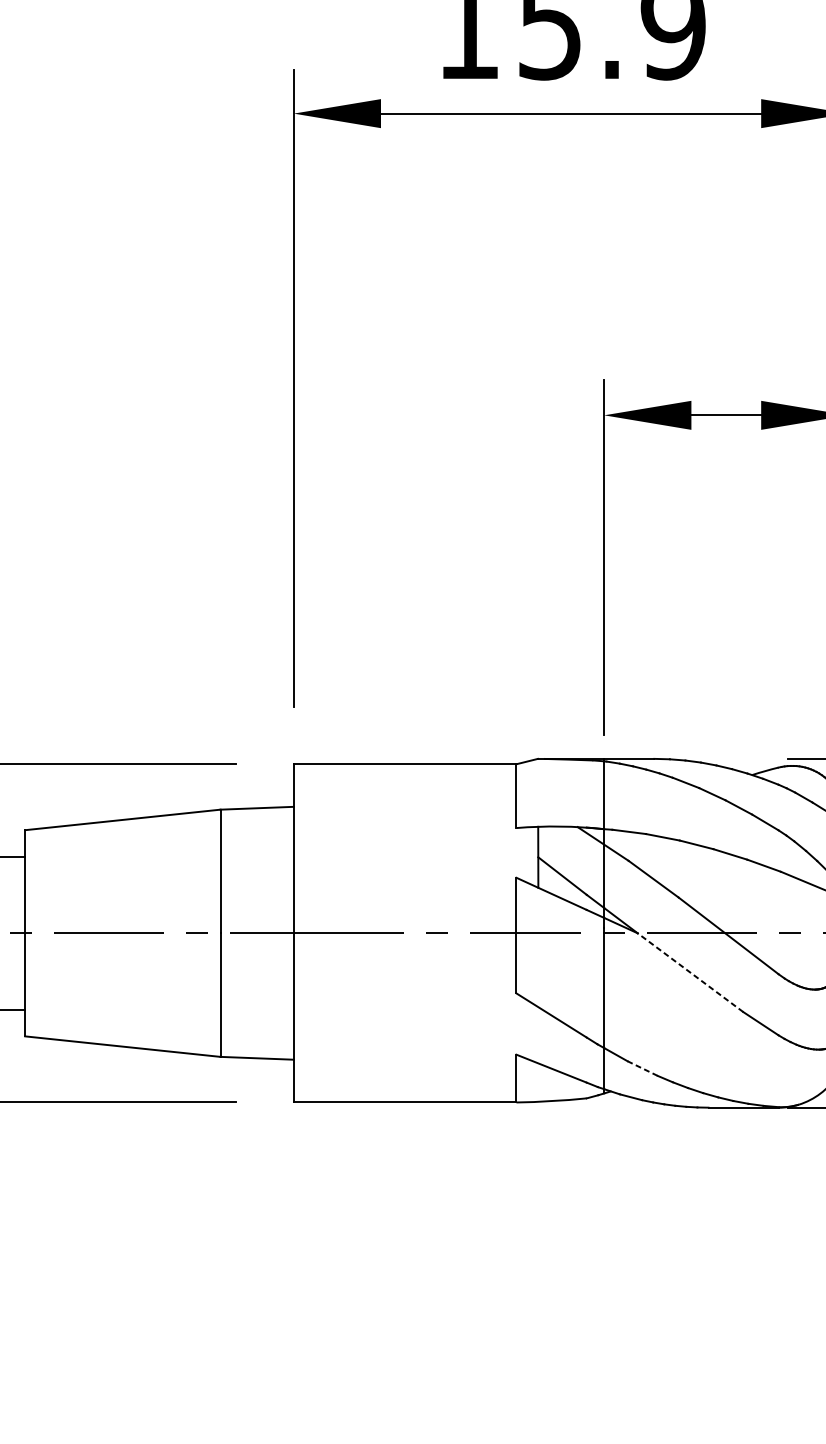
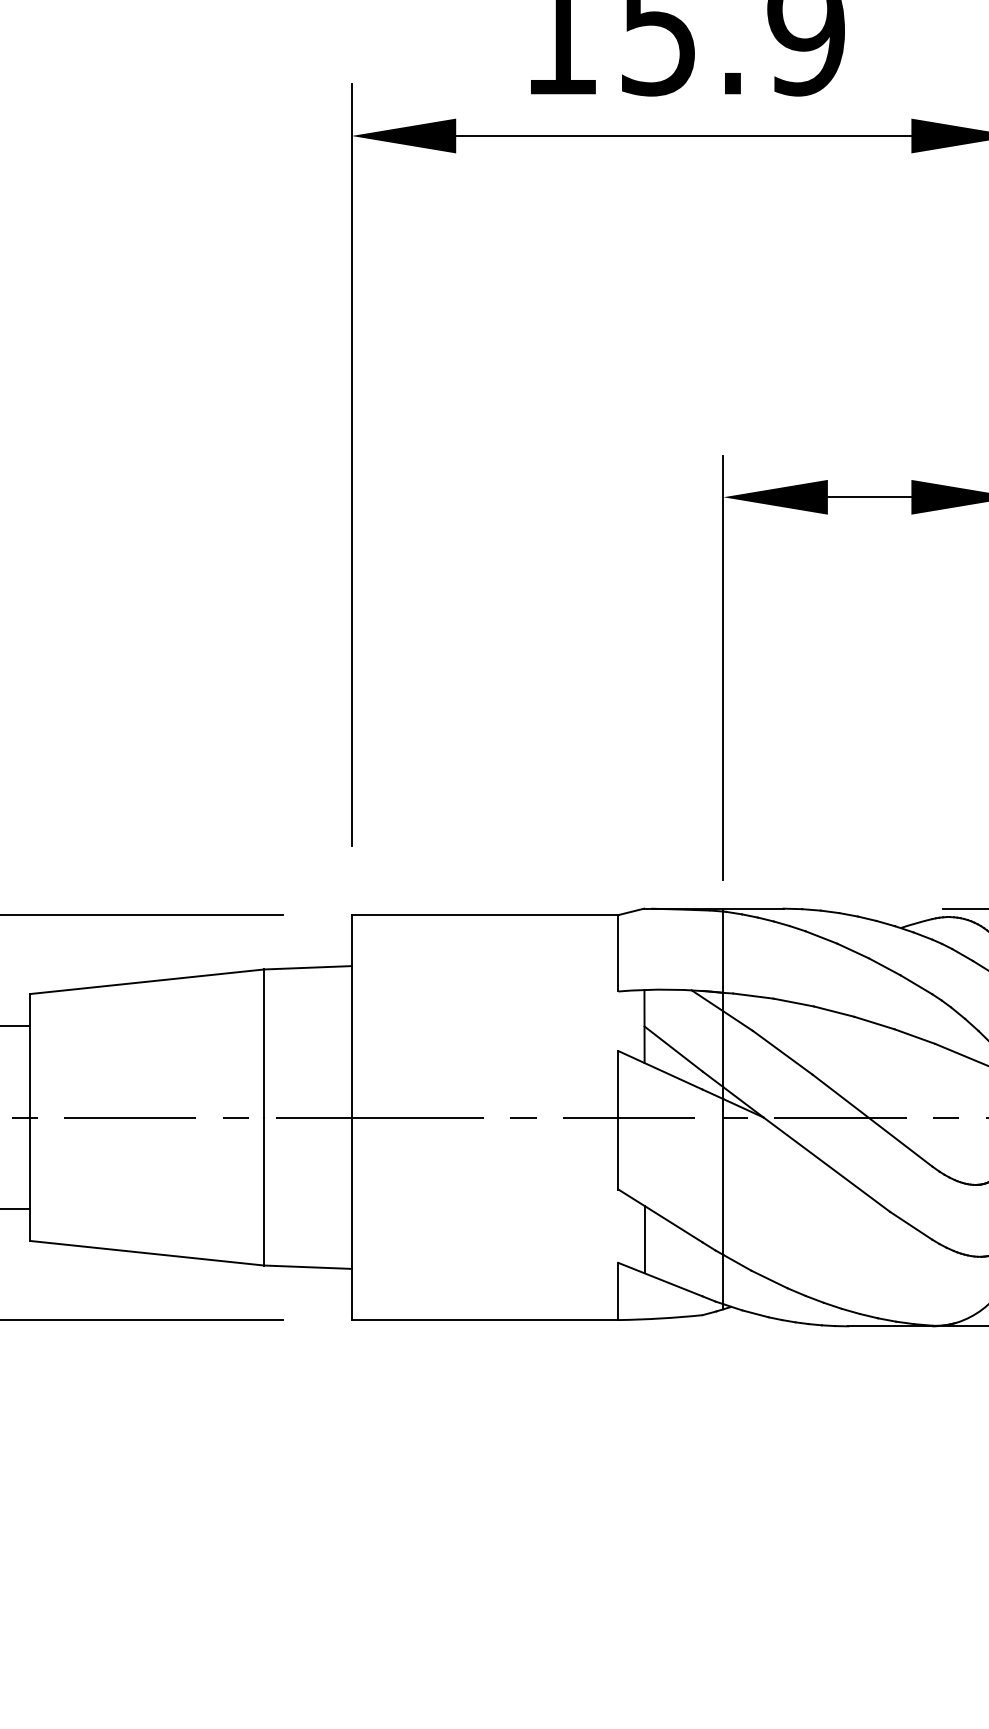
line: (690, 972) -> (826, 1164), dashed -> solid
line: (538, 1035) -> (644, 1239), added
line: (642, 1068) -> (769, 1279), dashed -> solid

